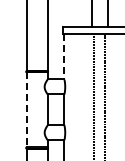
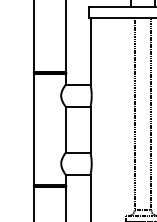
line: (64, 56) -> (90, 50), dashed -> solid
line: (26, 110) -> (34, 130), dashed -> solid

